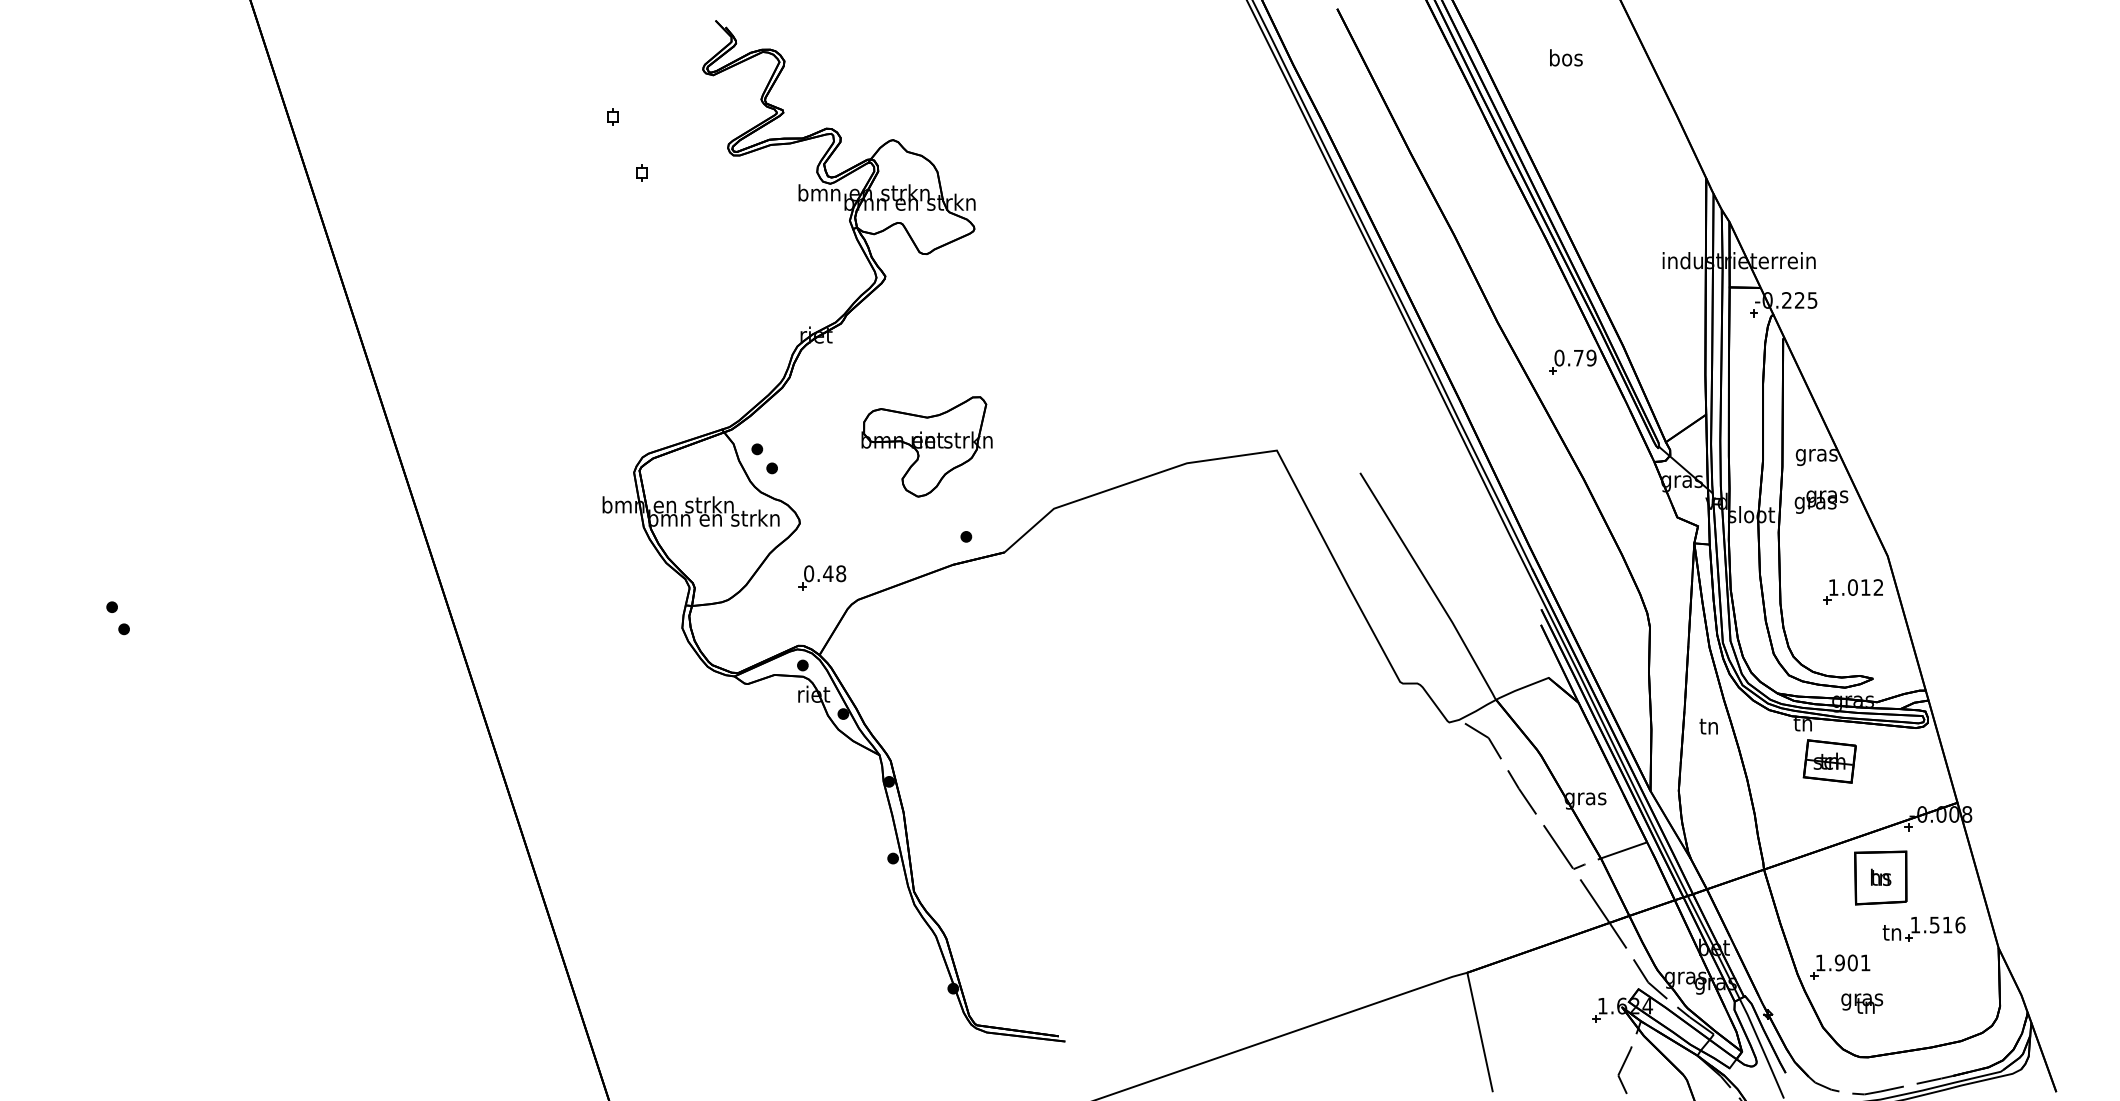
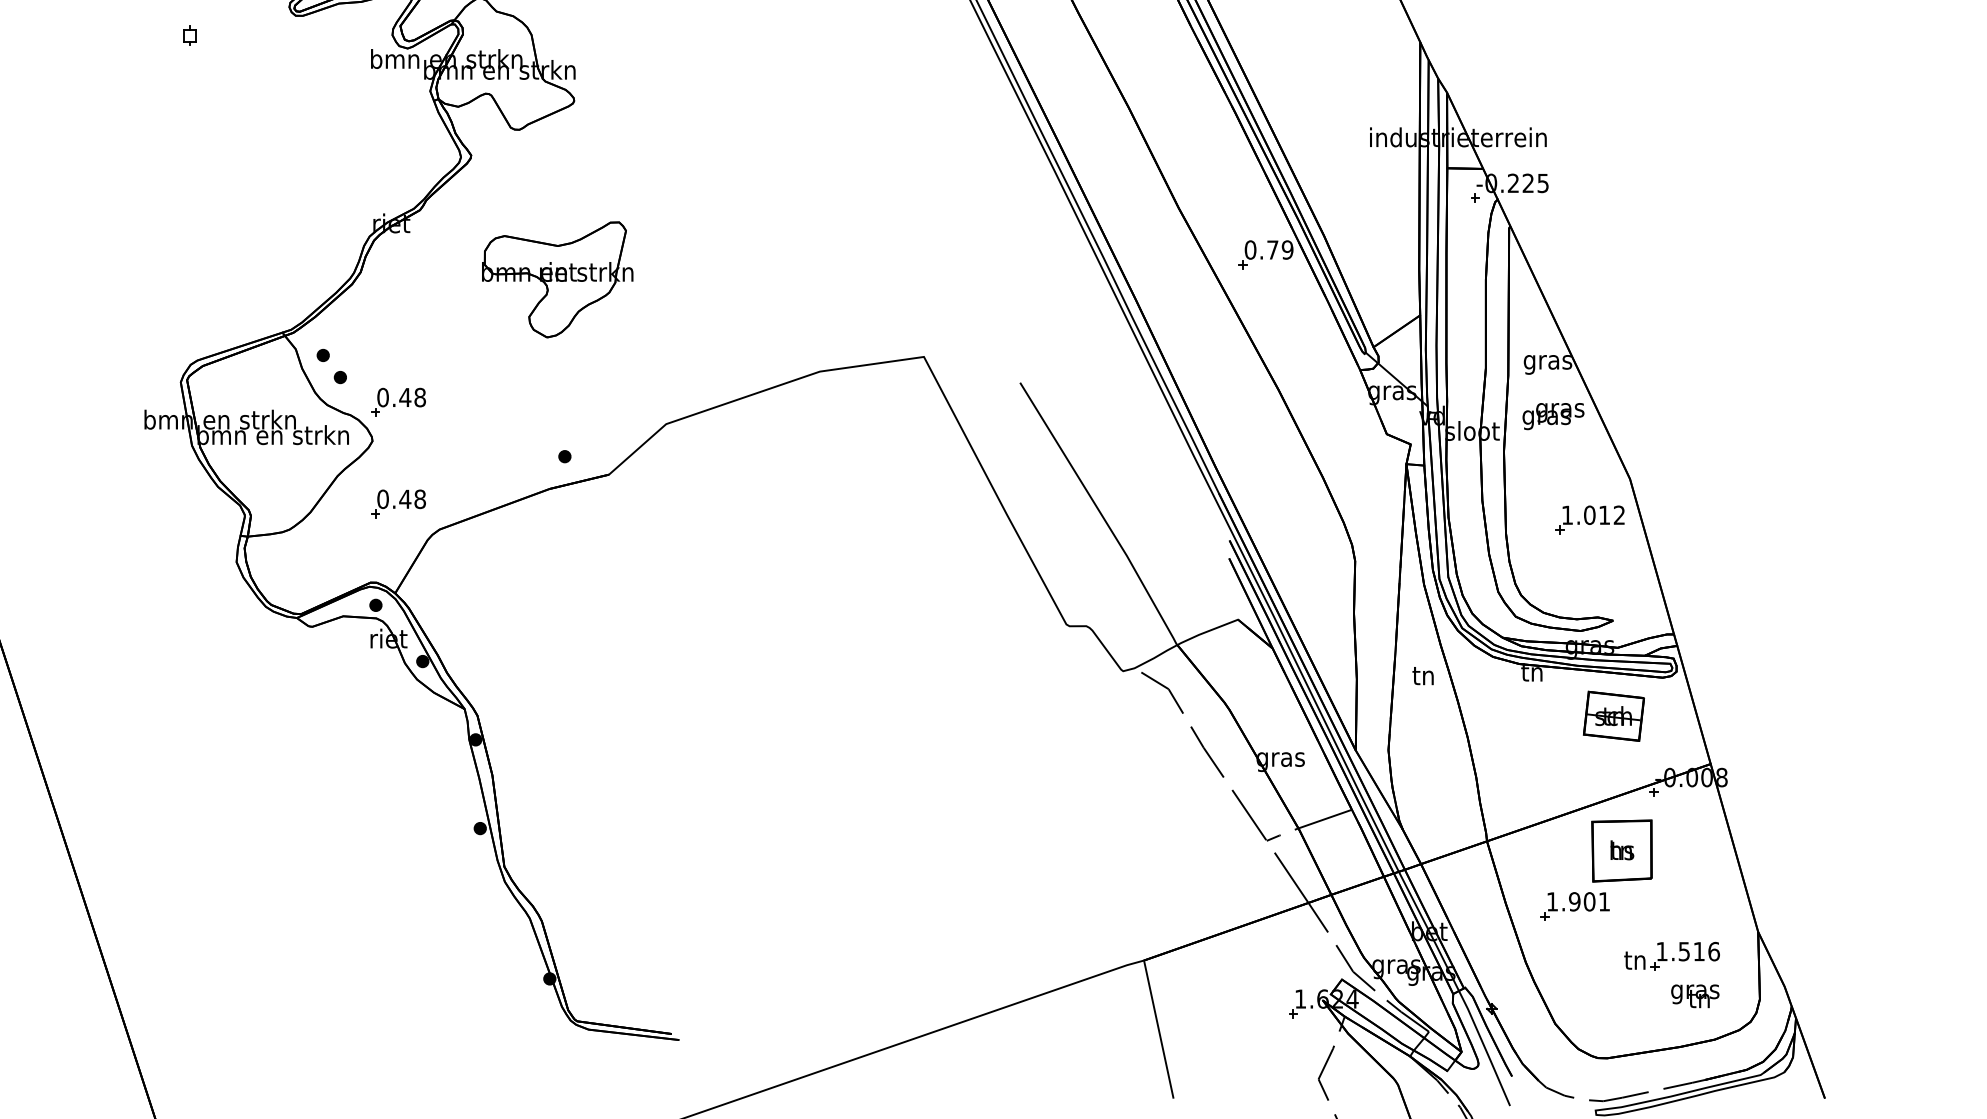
part: (926, 446) -> (556, 279), moved
part: (822, 489) -> (398, 401), added
part: (1829, 761) -> (1613, 716), moved
part: (1923, 928) -> (1671, 955), moved
part: (1840, 966) -> (1575, 905), moved
text: (1862, 1003) -> (1695, 996), moved

